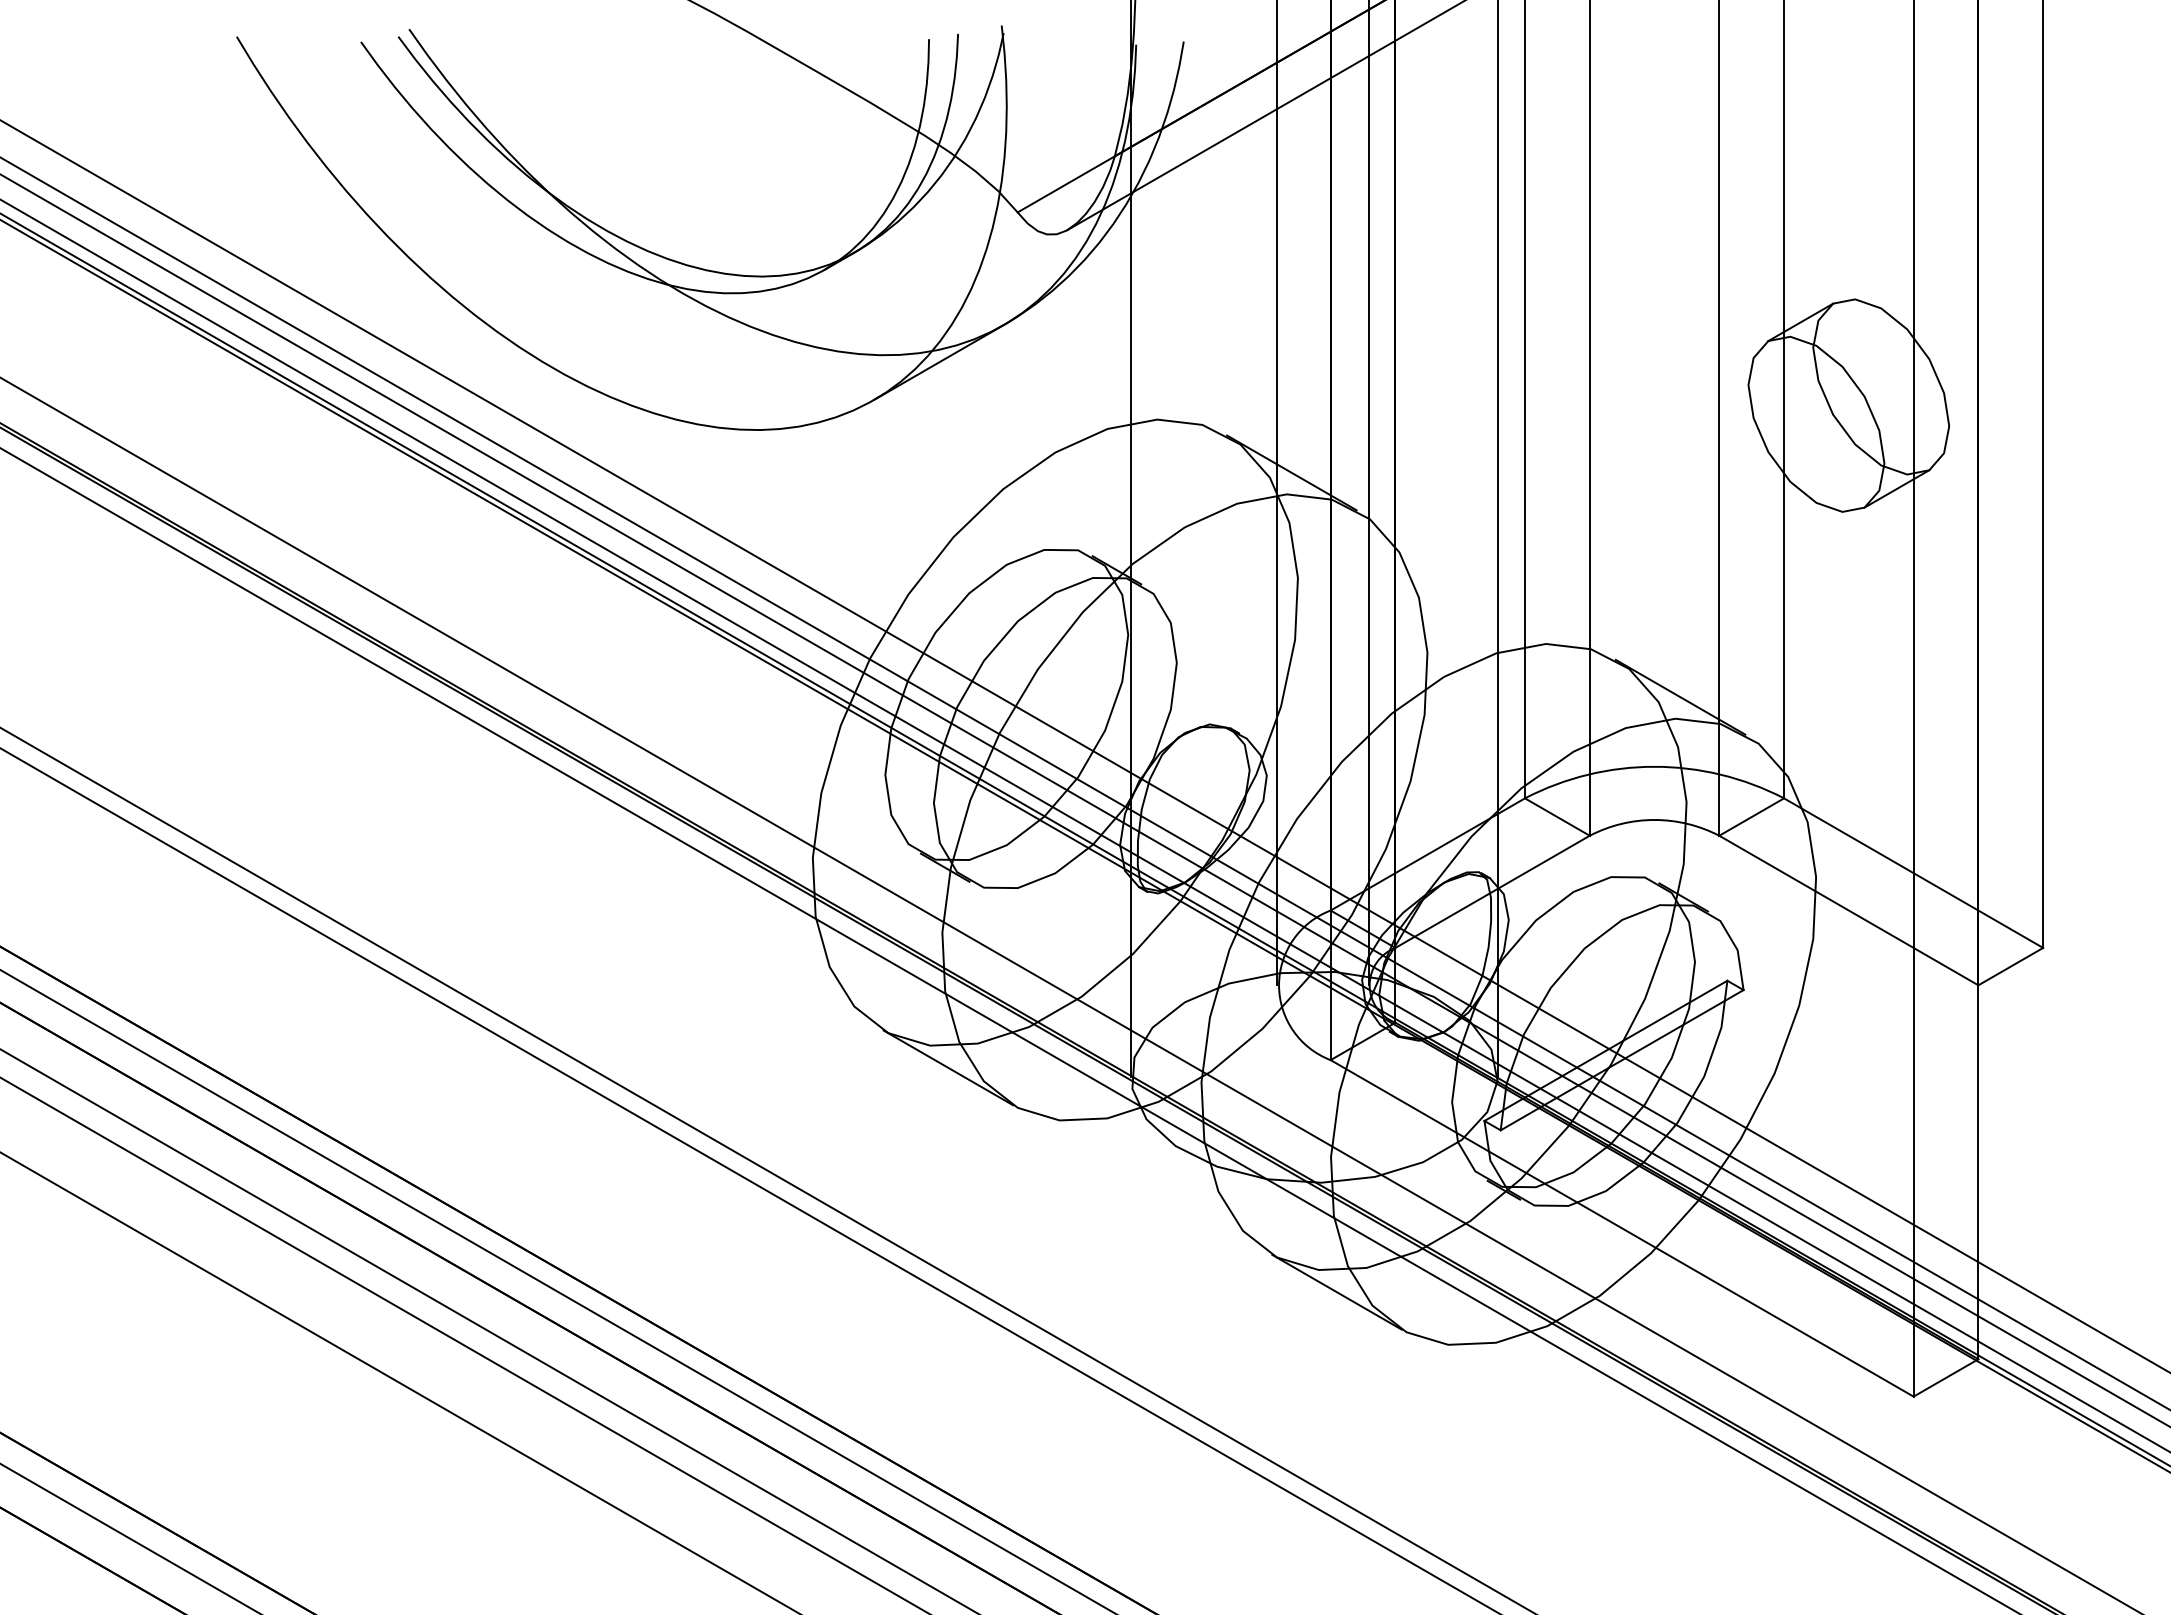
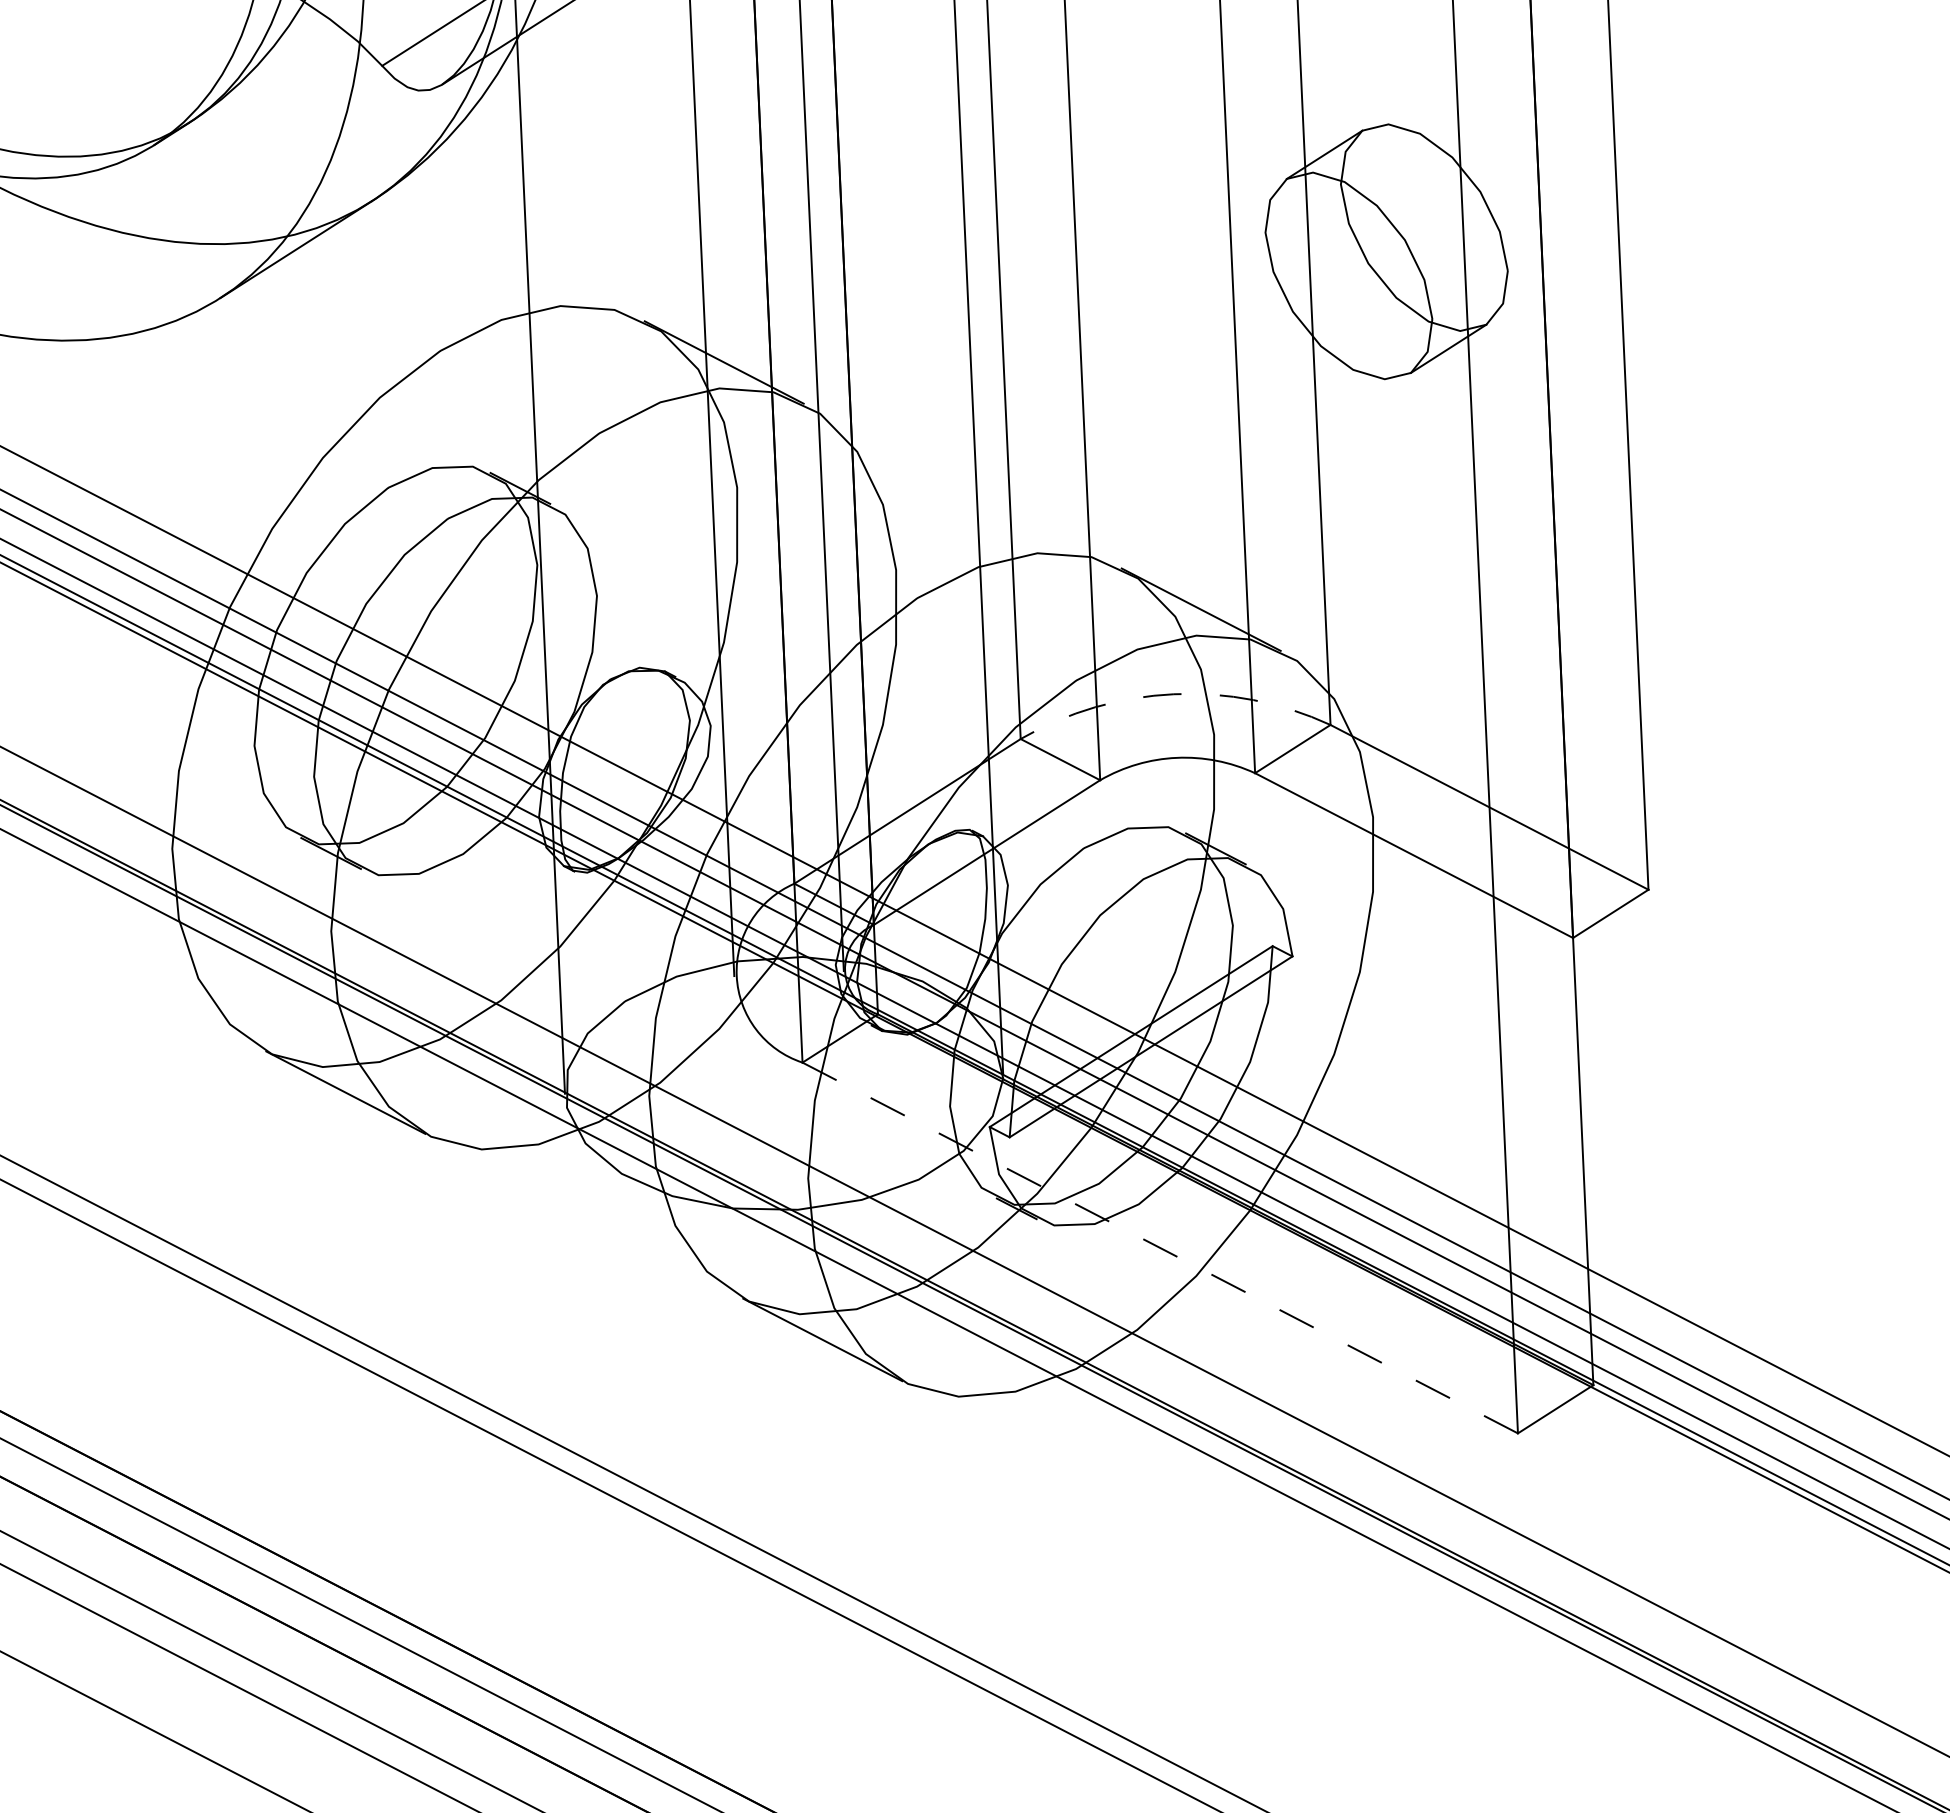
arc: (1654, 766) -> (1173, 693), solid -> dashed
line: (1622, 1228) -> (1160, 1248), solid -> dashed

